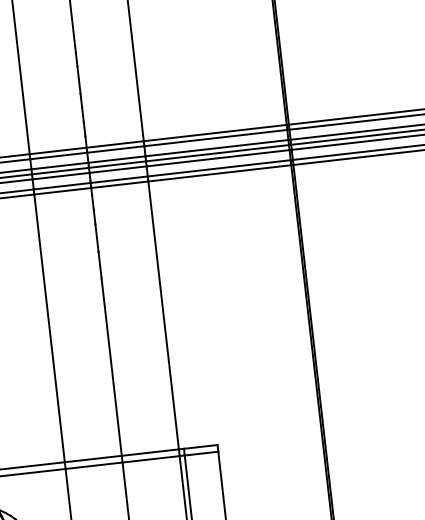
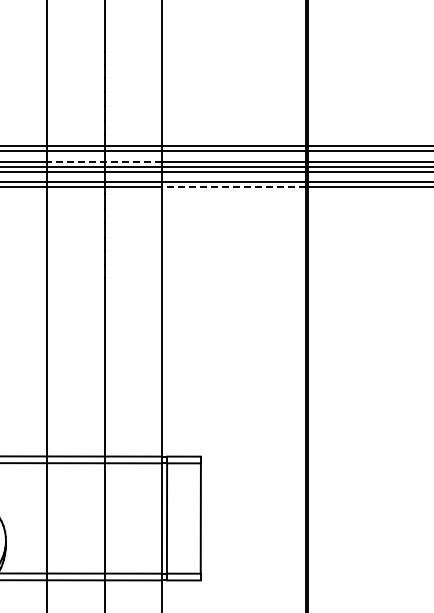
line: (88, 162) -> (104, 161), solid -> dashed
line: (219, 172) -> (233, 186), solid -> dashed

